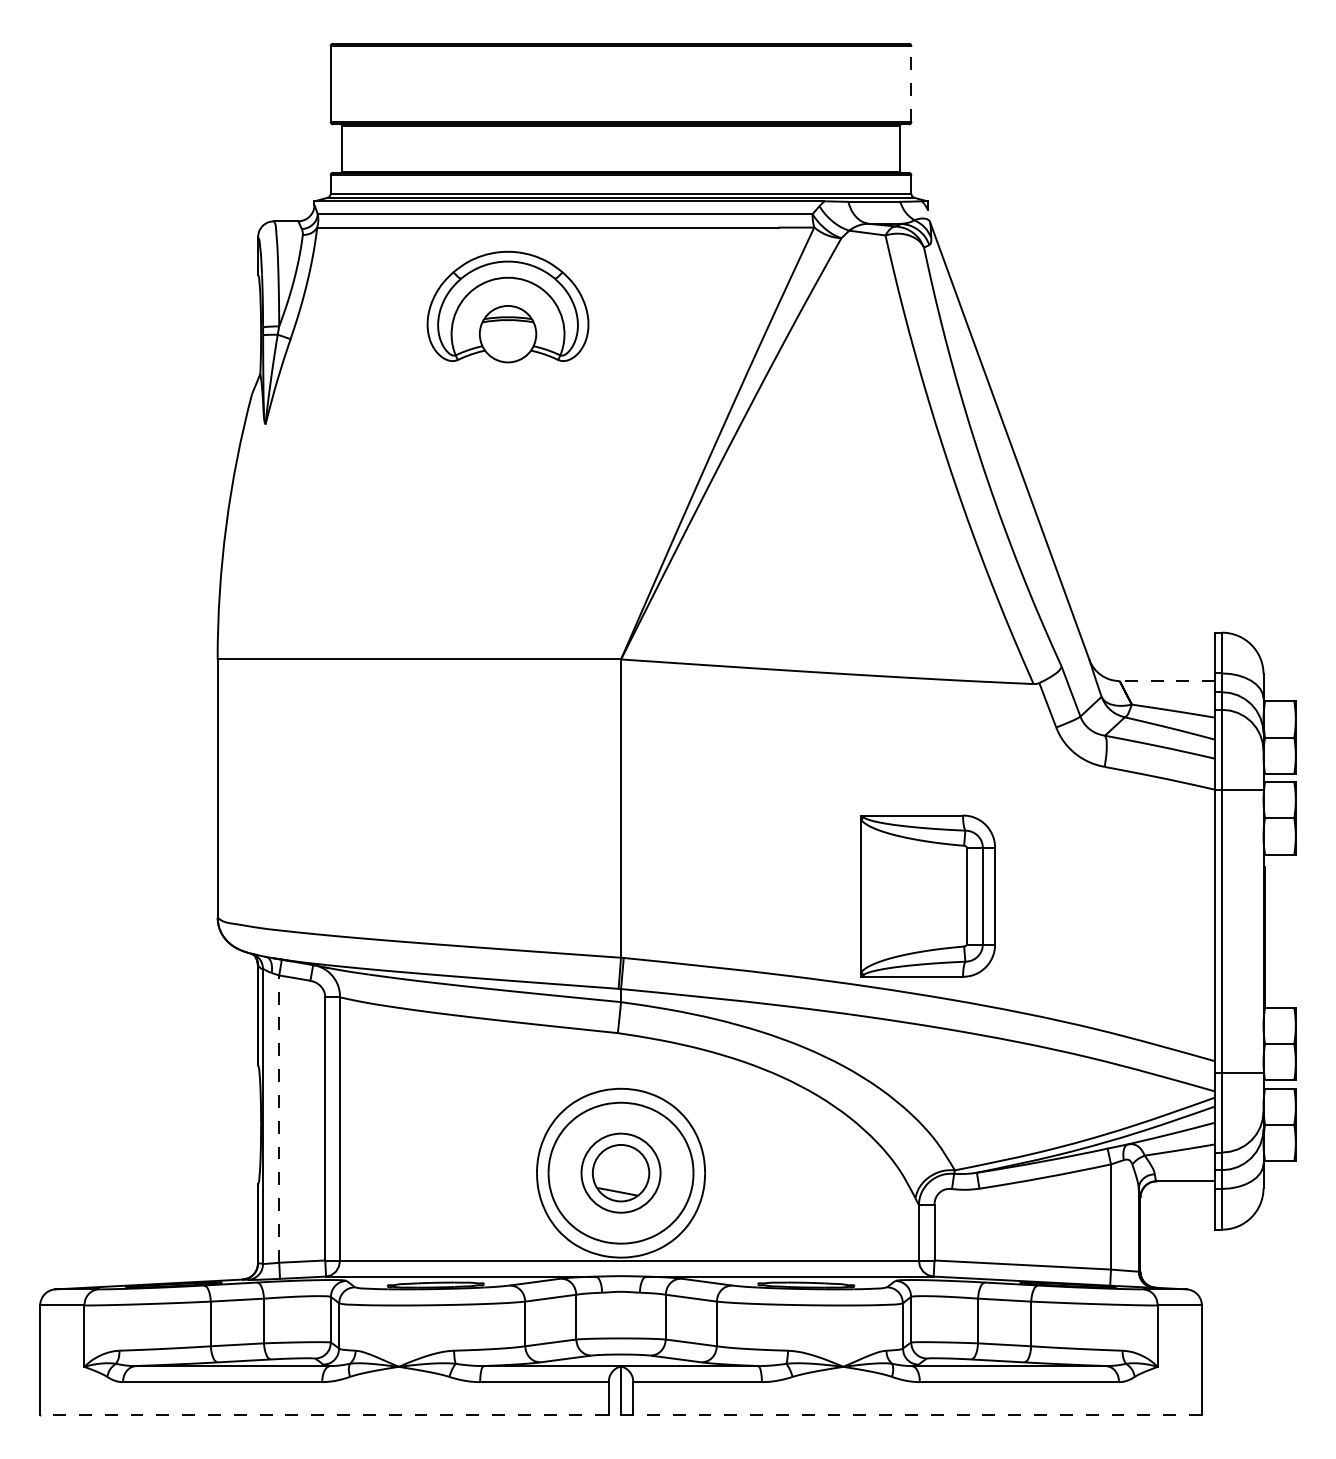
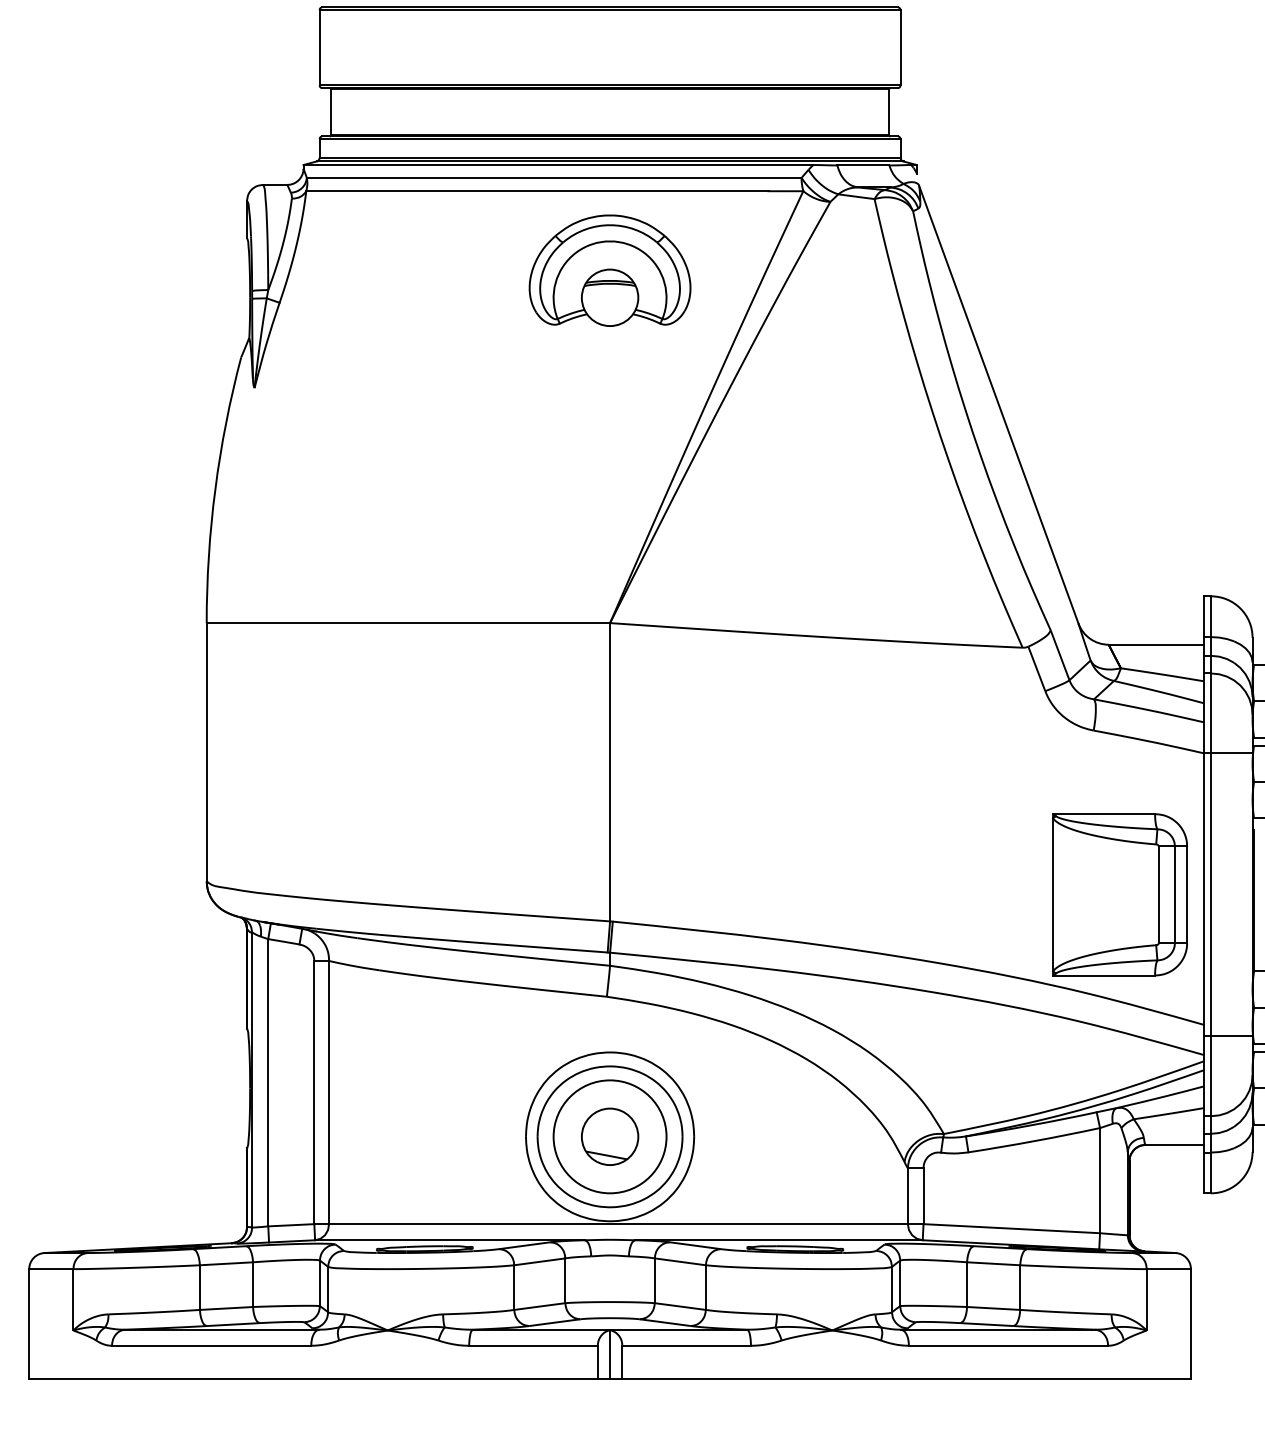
line: (911, 84) -> (900, 48), dashed -> solid
part: (507, 306) -> (609, 270), moved
line: (1167, 681) -> (1156, 645), dashed -> solid
part: (927, 895) -> (1119, 894), moved
line: (279, 1119) -> (268, 1083), dashed -> solid
circle: (620, 1172) -> (609, 1136), size x1.43
line: (621, 1415) -> (610, 1379), dashed -> solid

